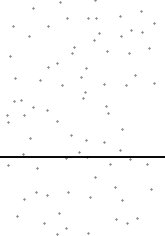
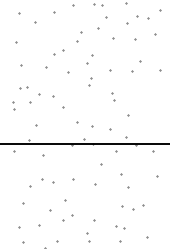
part: (96, 36) -> (102, 23), size x1.6
part: (73, 50) -> (79, 37), size x1.6

